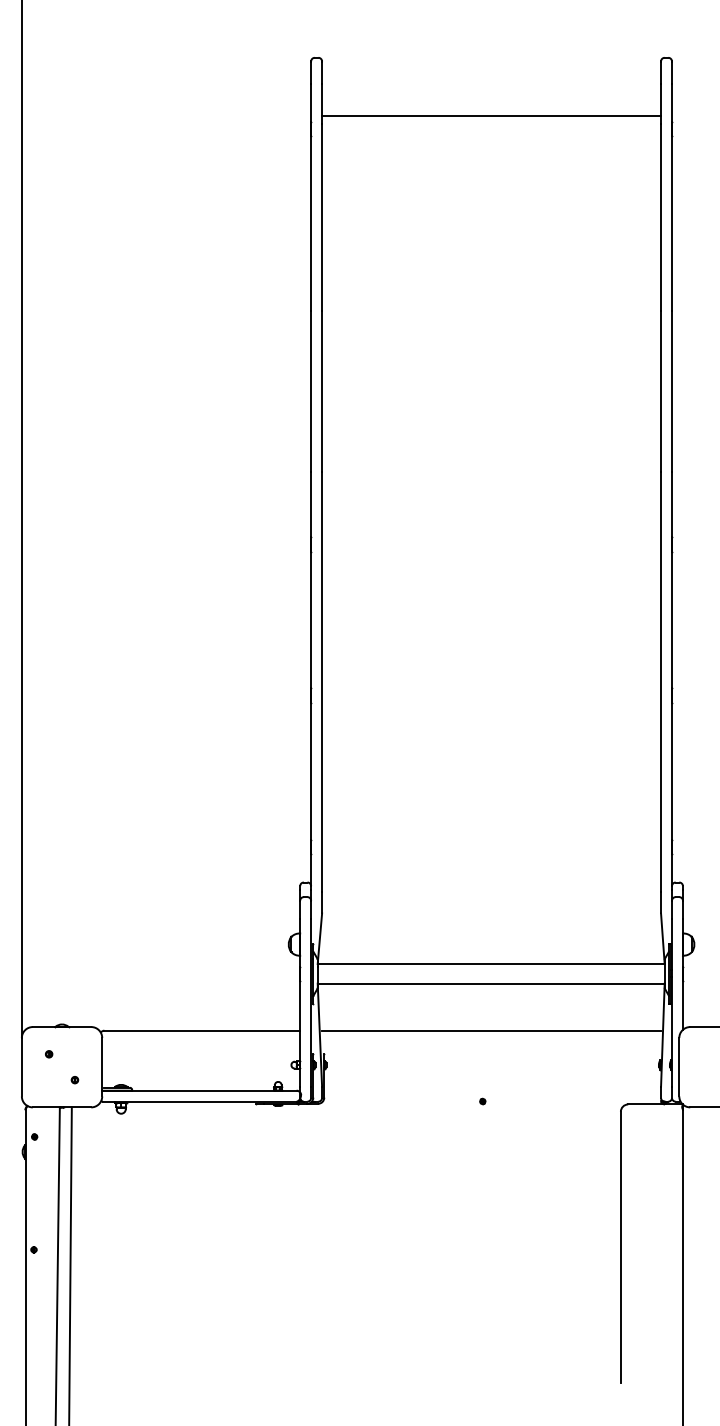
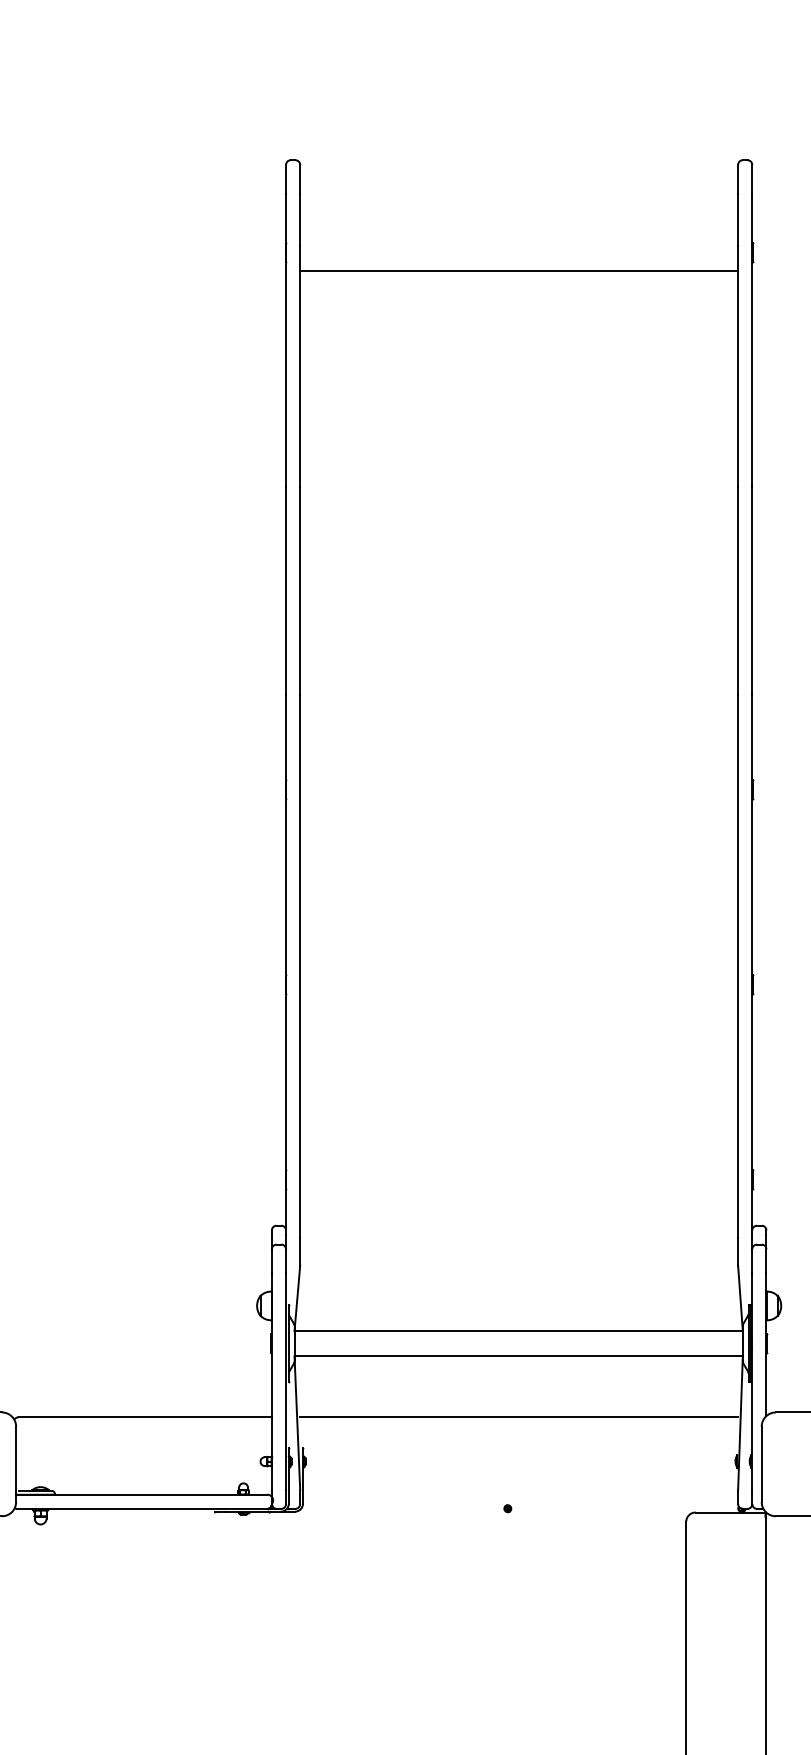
line: (491, 115) -> (519, 270), moved

